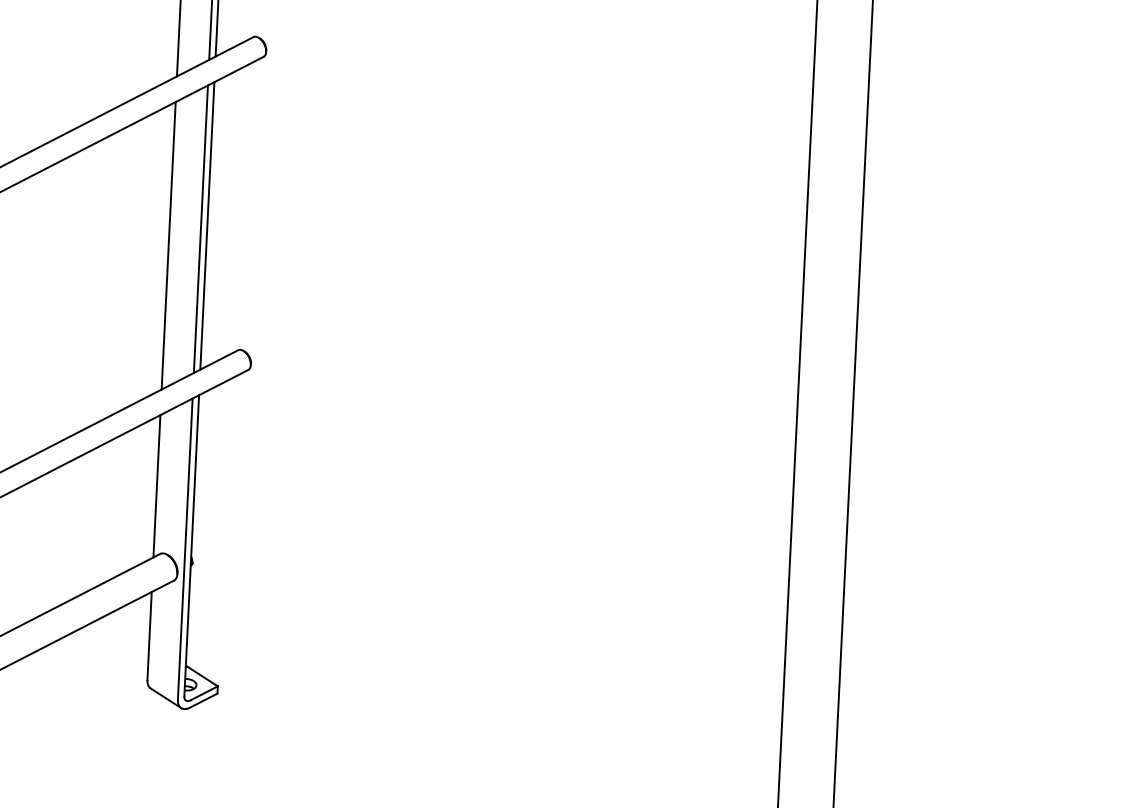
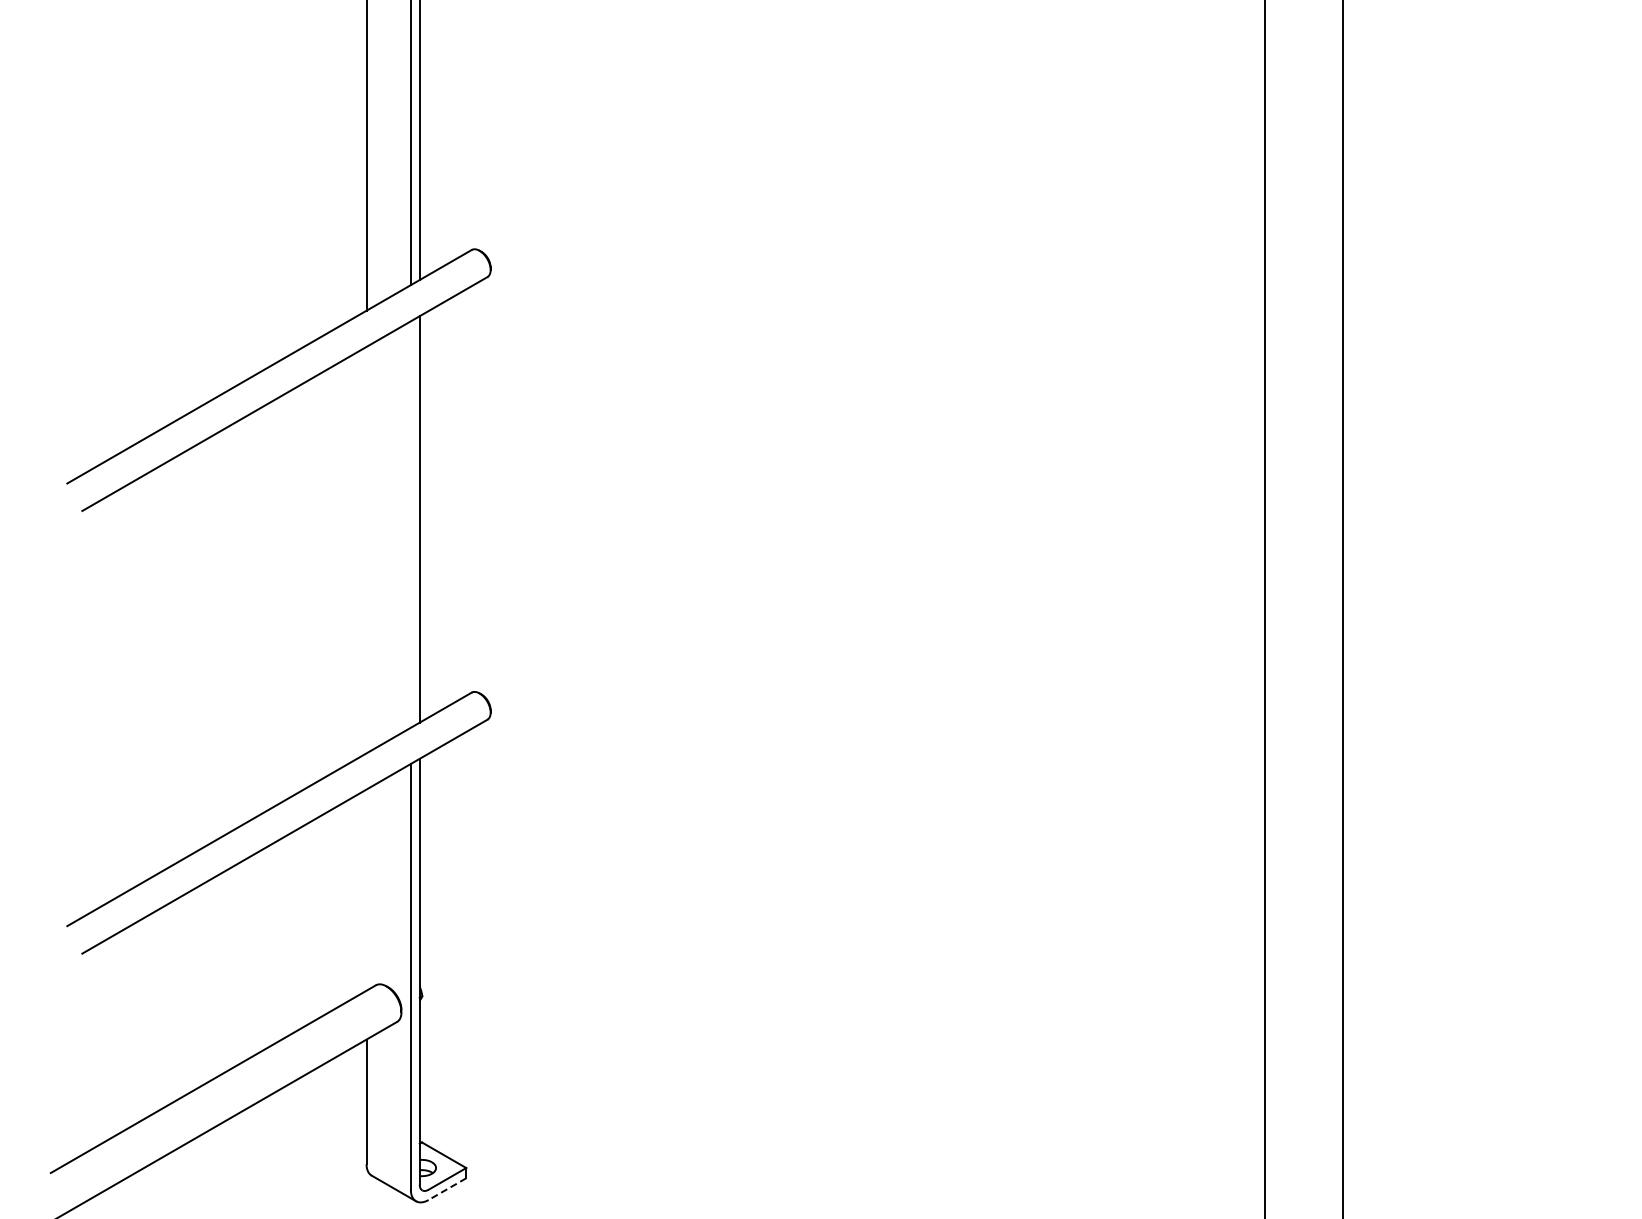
line: (200, 229) -> (410, 524), removed
line: (168, 245) -> (366, 549), removed
line: (156, 485) -> (366, 889), removed
line: (203, 700) -> (447, 1189), solid -> dashed

